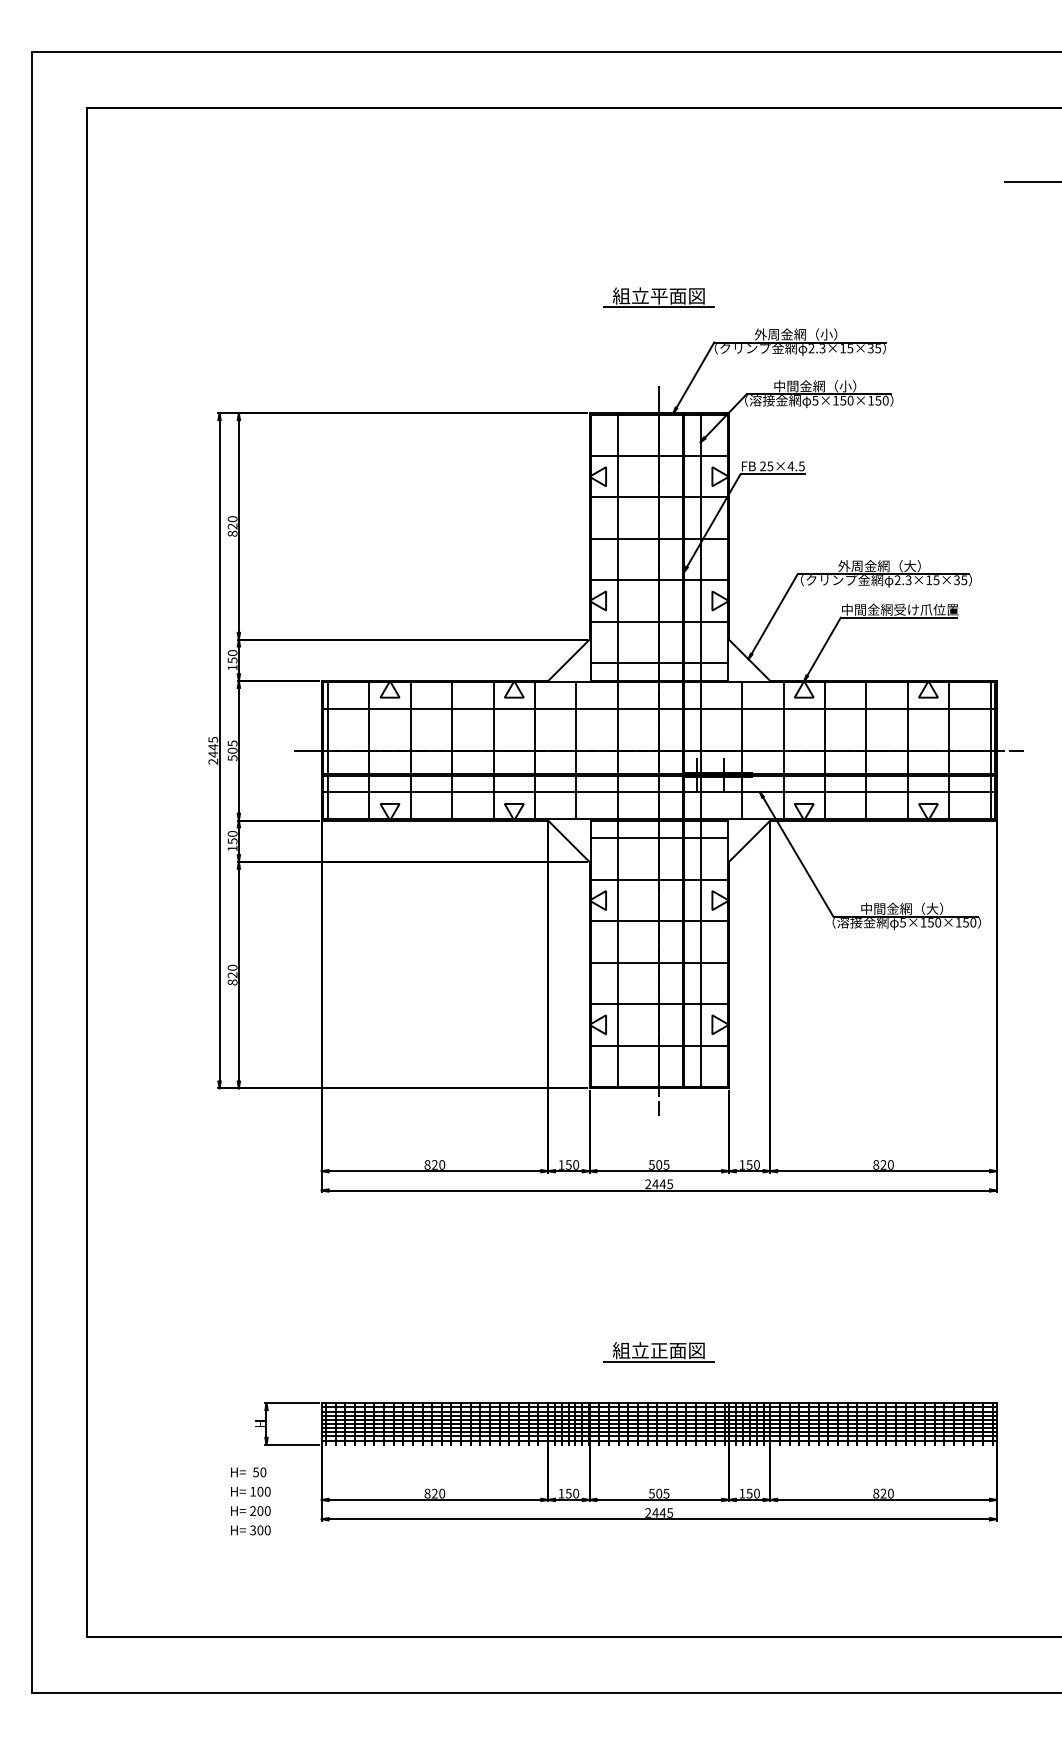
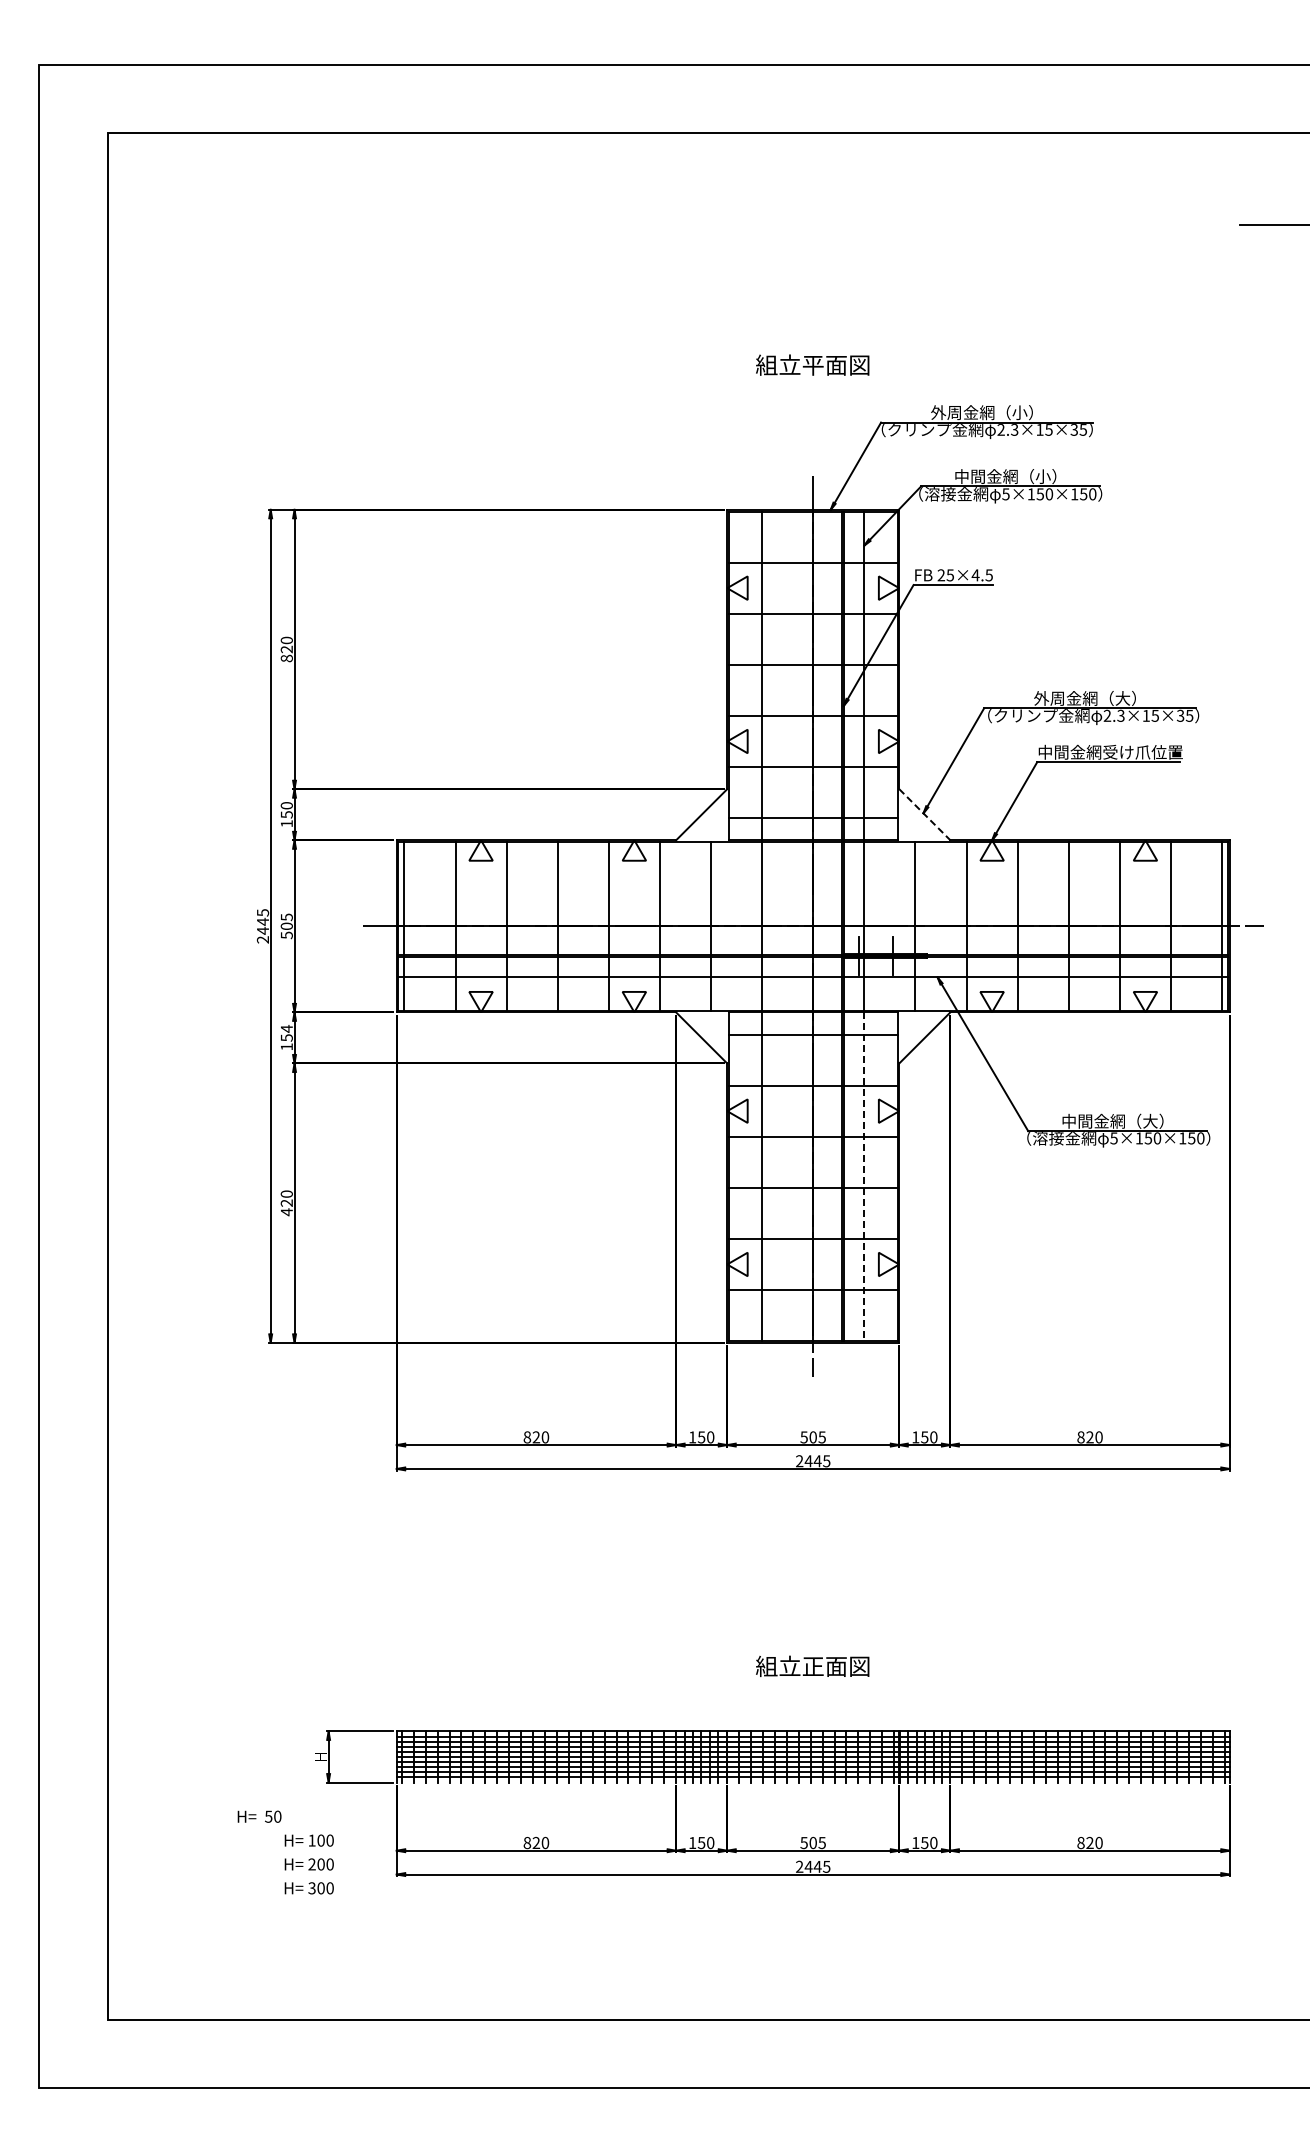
line: (659, 307) -> (813, 379), removed
line: (750, 660) -> (925, 815), solid -> dashed
line: (659, 709) -> (813, 875), removed
text: (232, 833) -> (286, 1028), 150 -> 154
line: (700, 954) -> (864, 1177), solid -> dashed
text: (232, 982) -> (286, 1212), 820 -> 420
line: (659, 1361) -> (813, 1680), removed
text: (248, 1472) -> (259, 1816), moved

